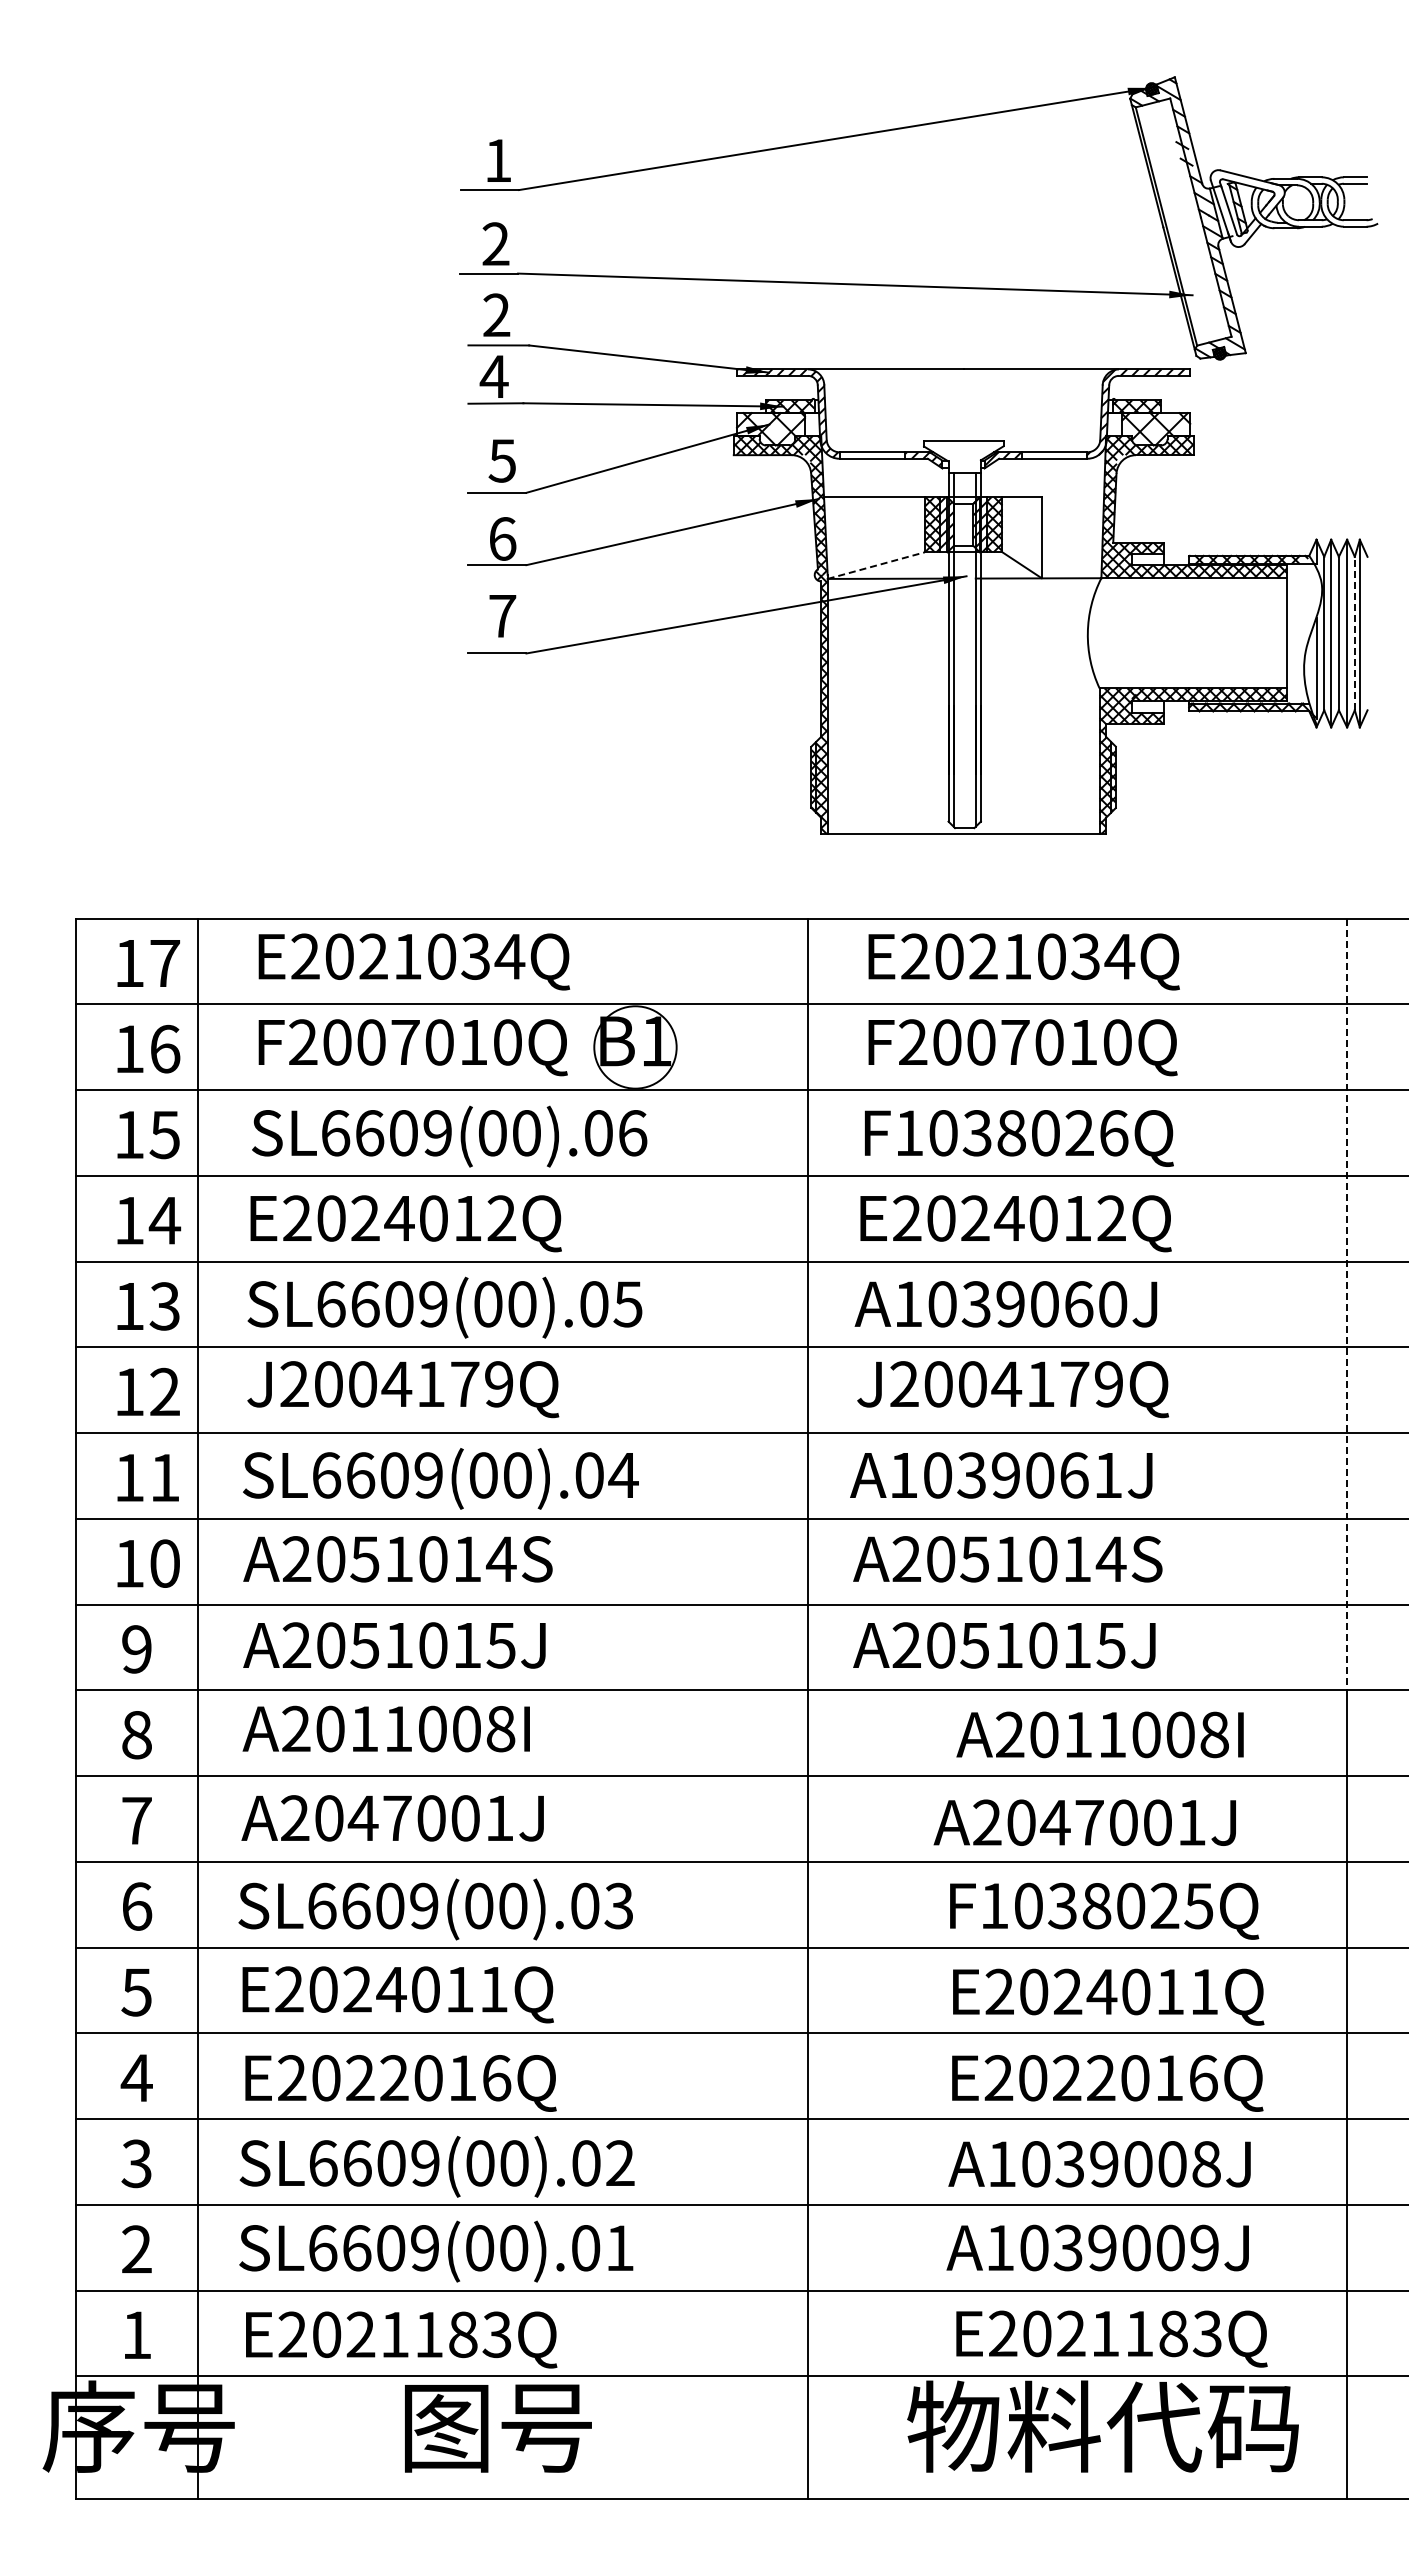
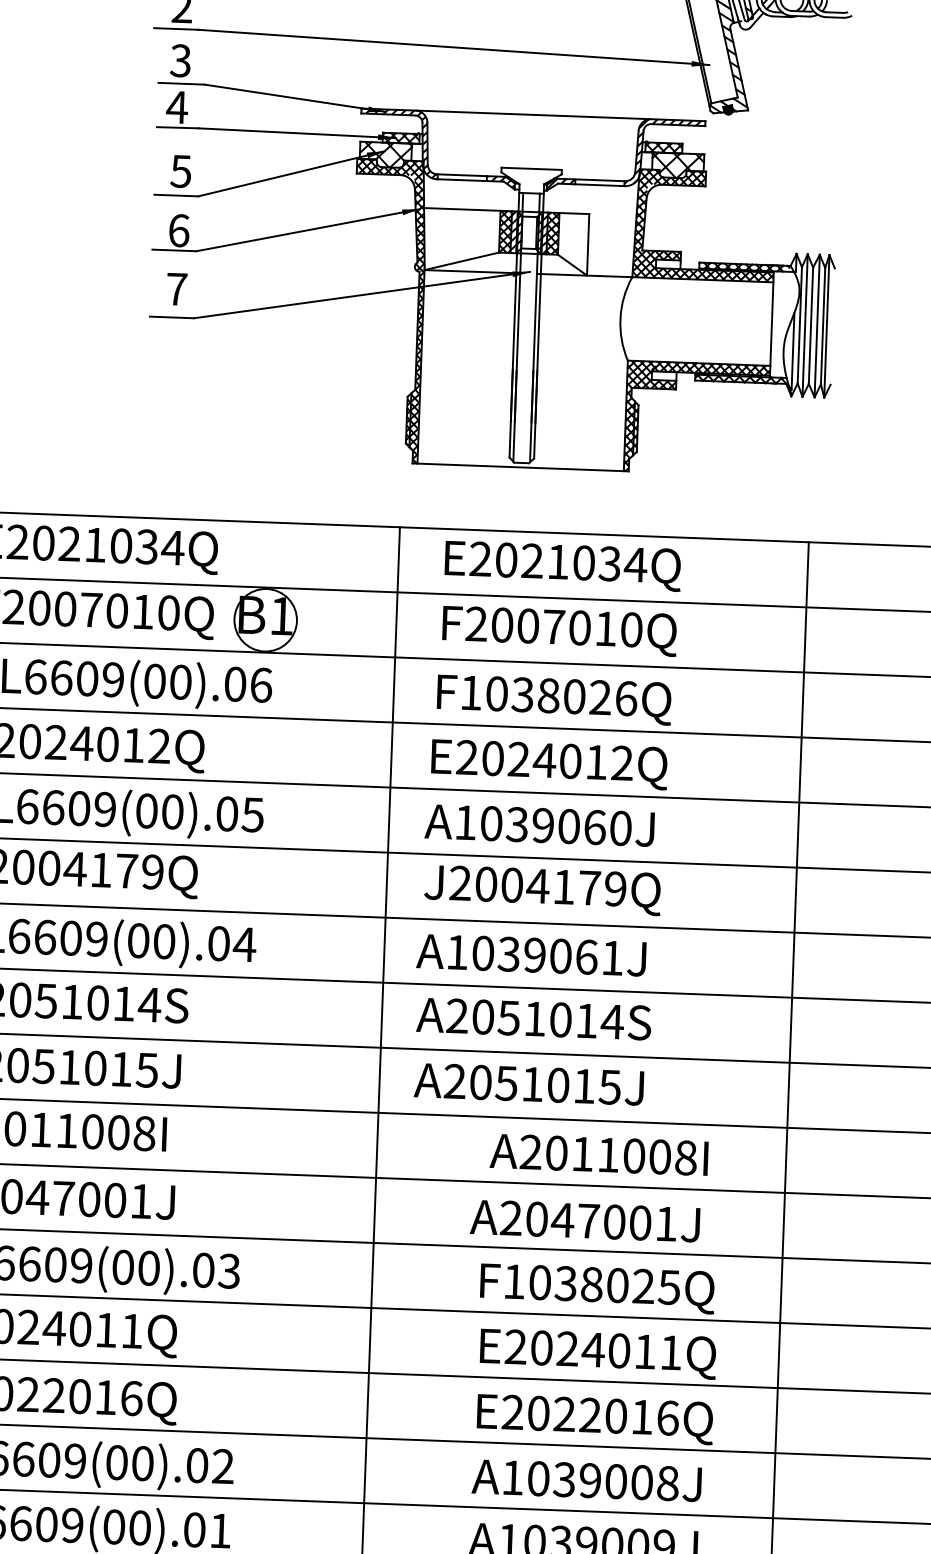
text: (496, 315) -> (180, 60), 2 -> 3
line: (876, 565) -> (462, 261), dashed -> solid
line: (1354, 633) -> (822, 326), dashed -> solid
line: (1346, 1304) -> (798, 835), dashed -> solid

